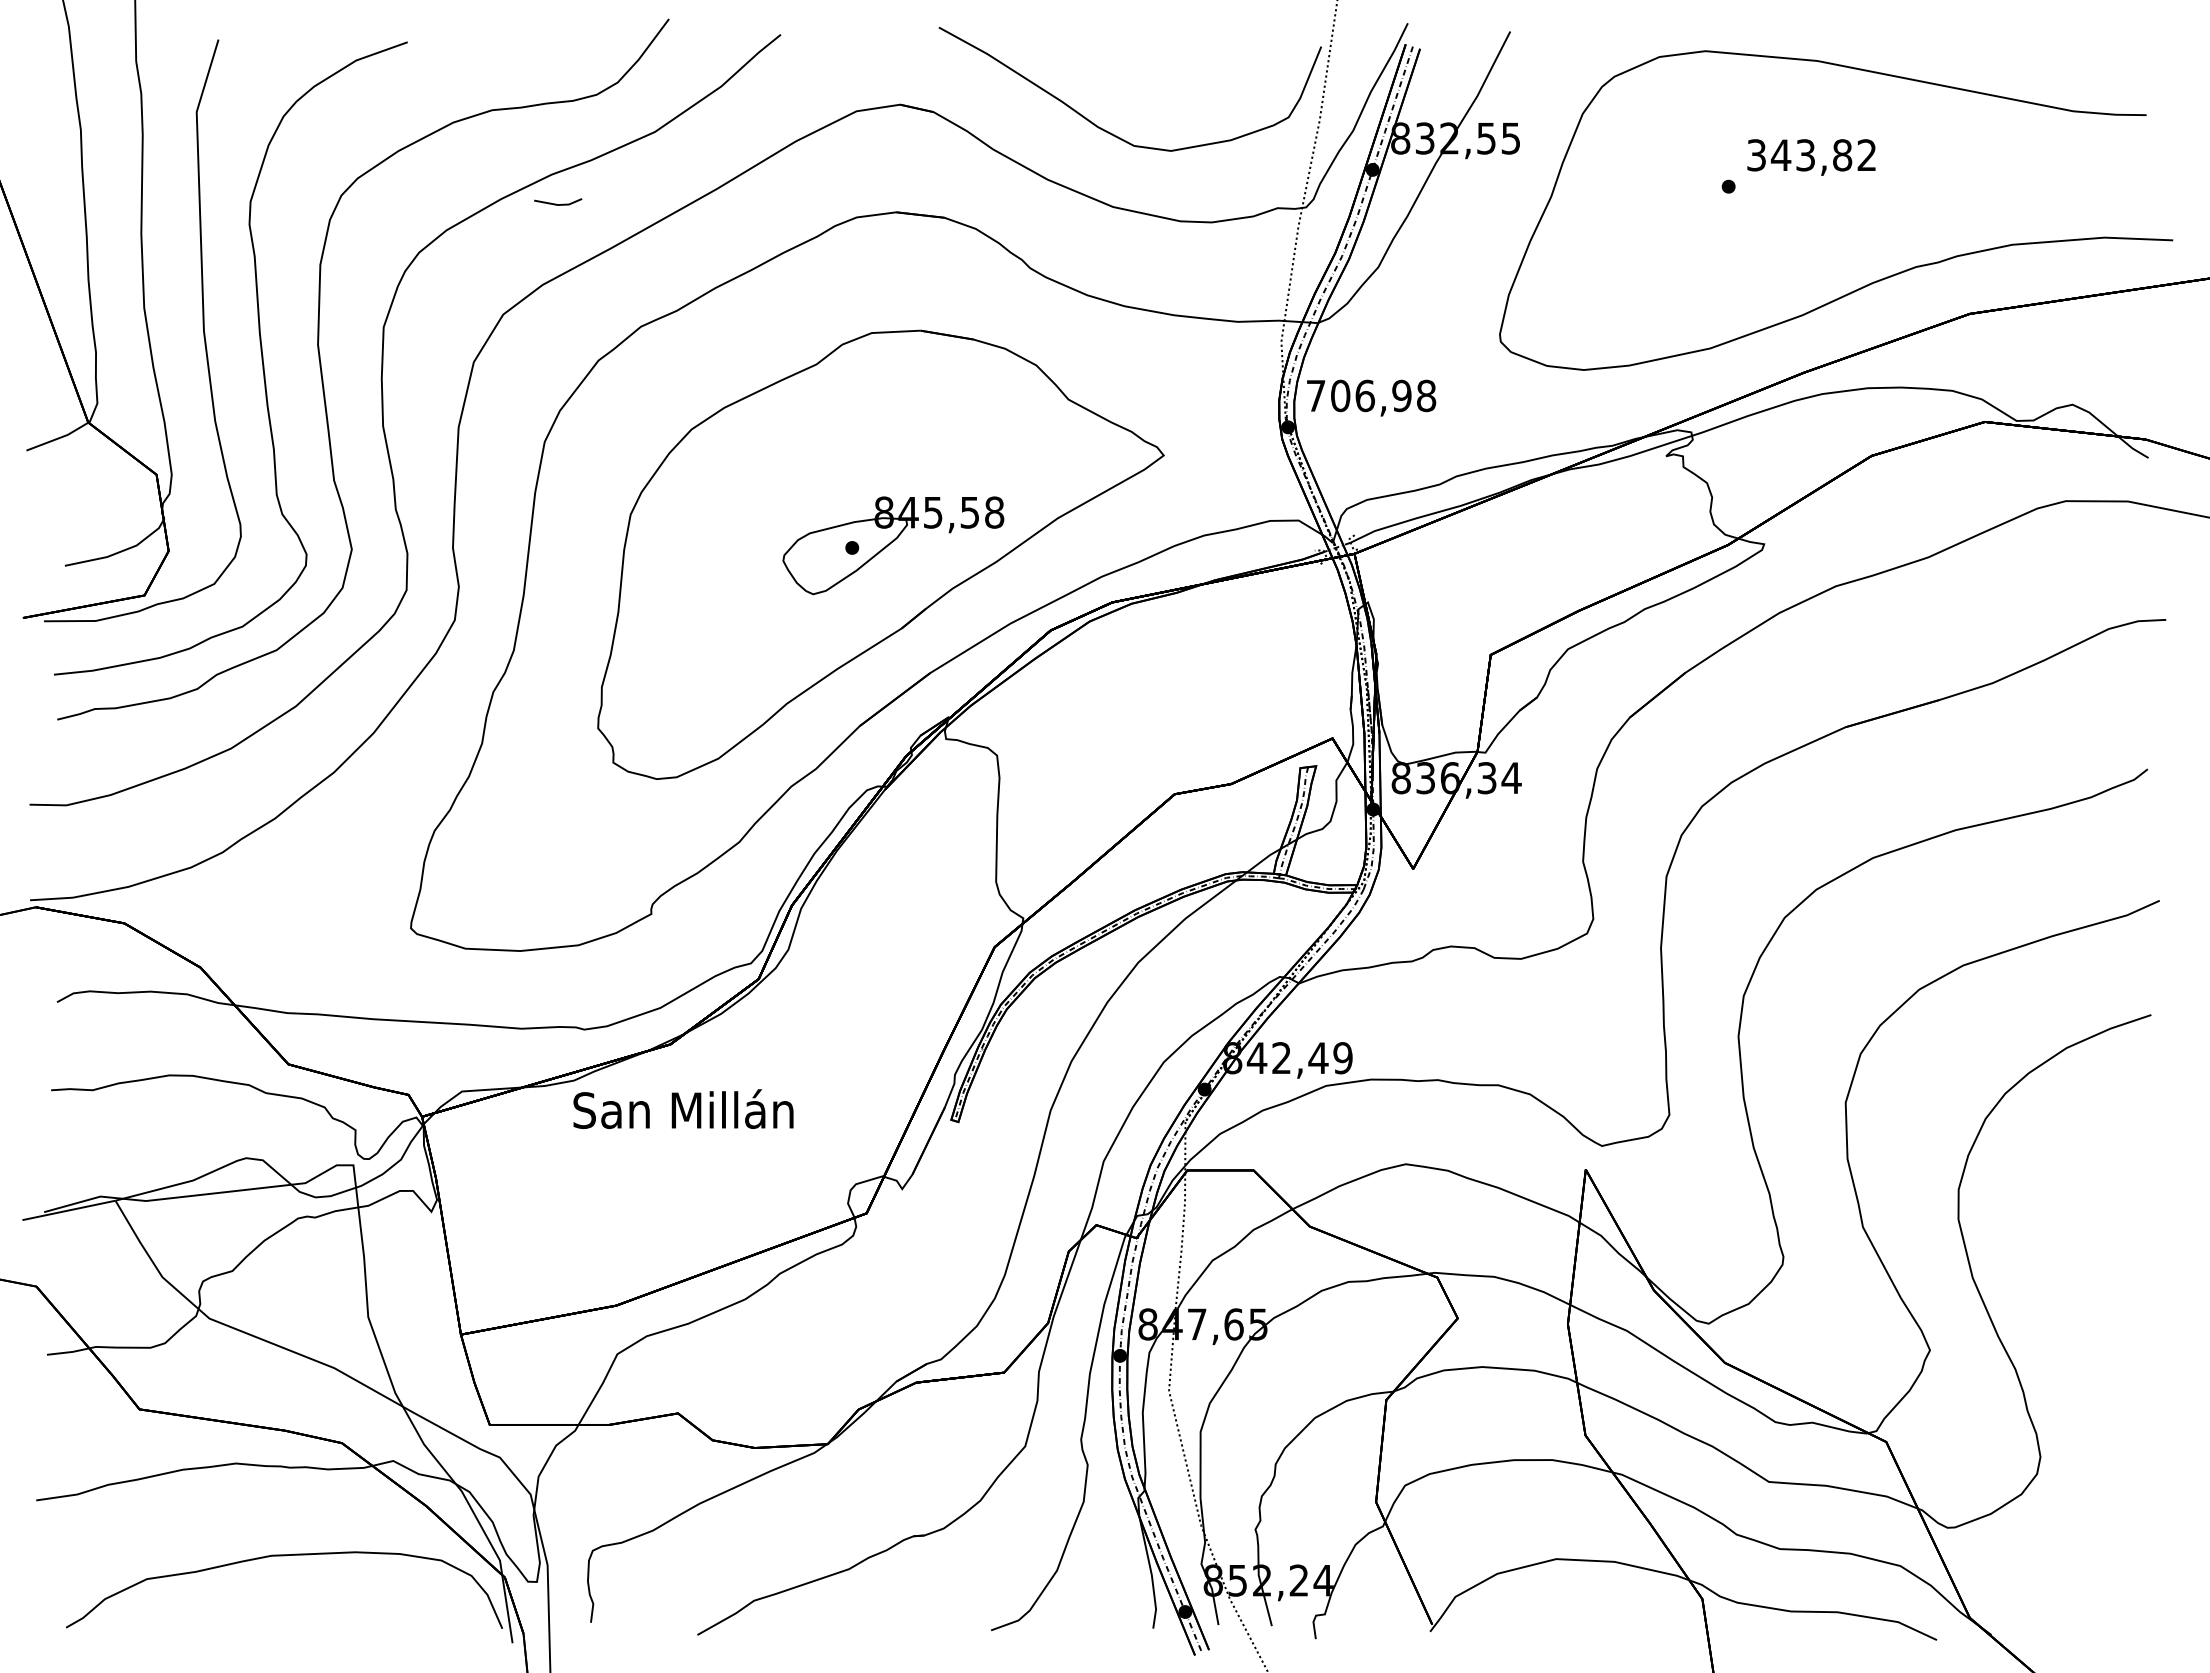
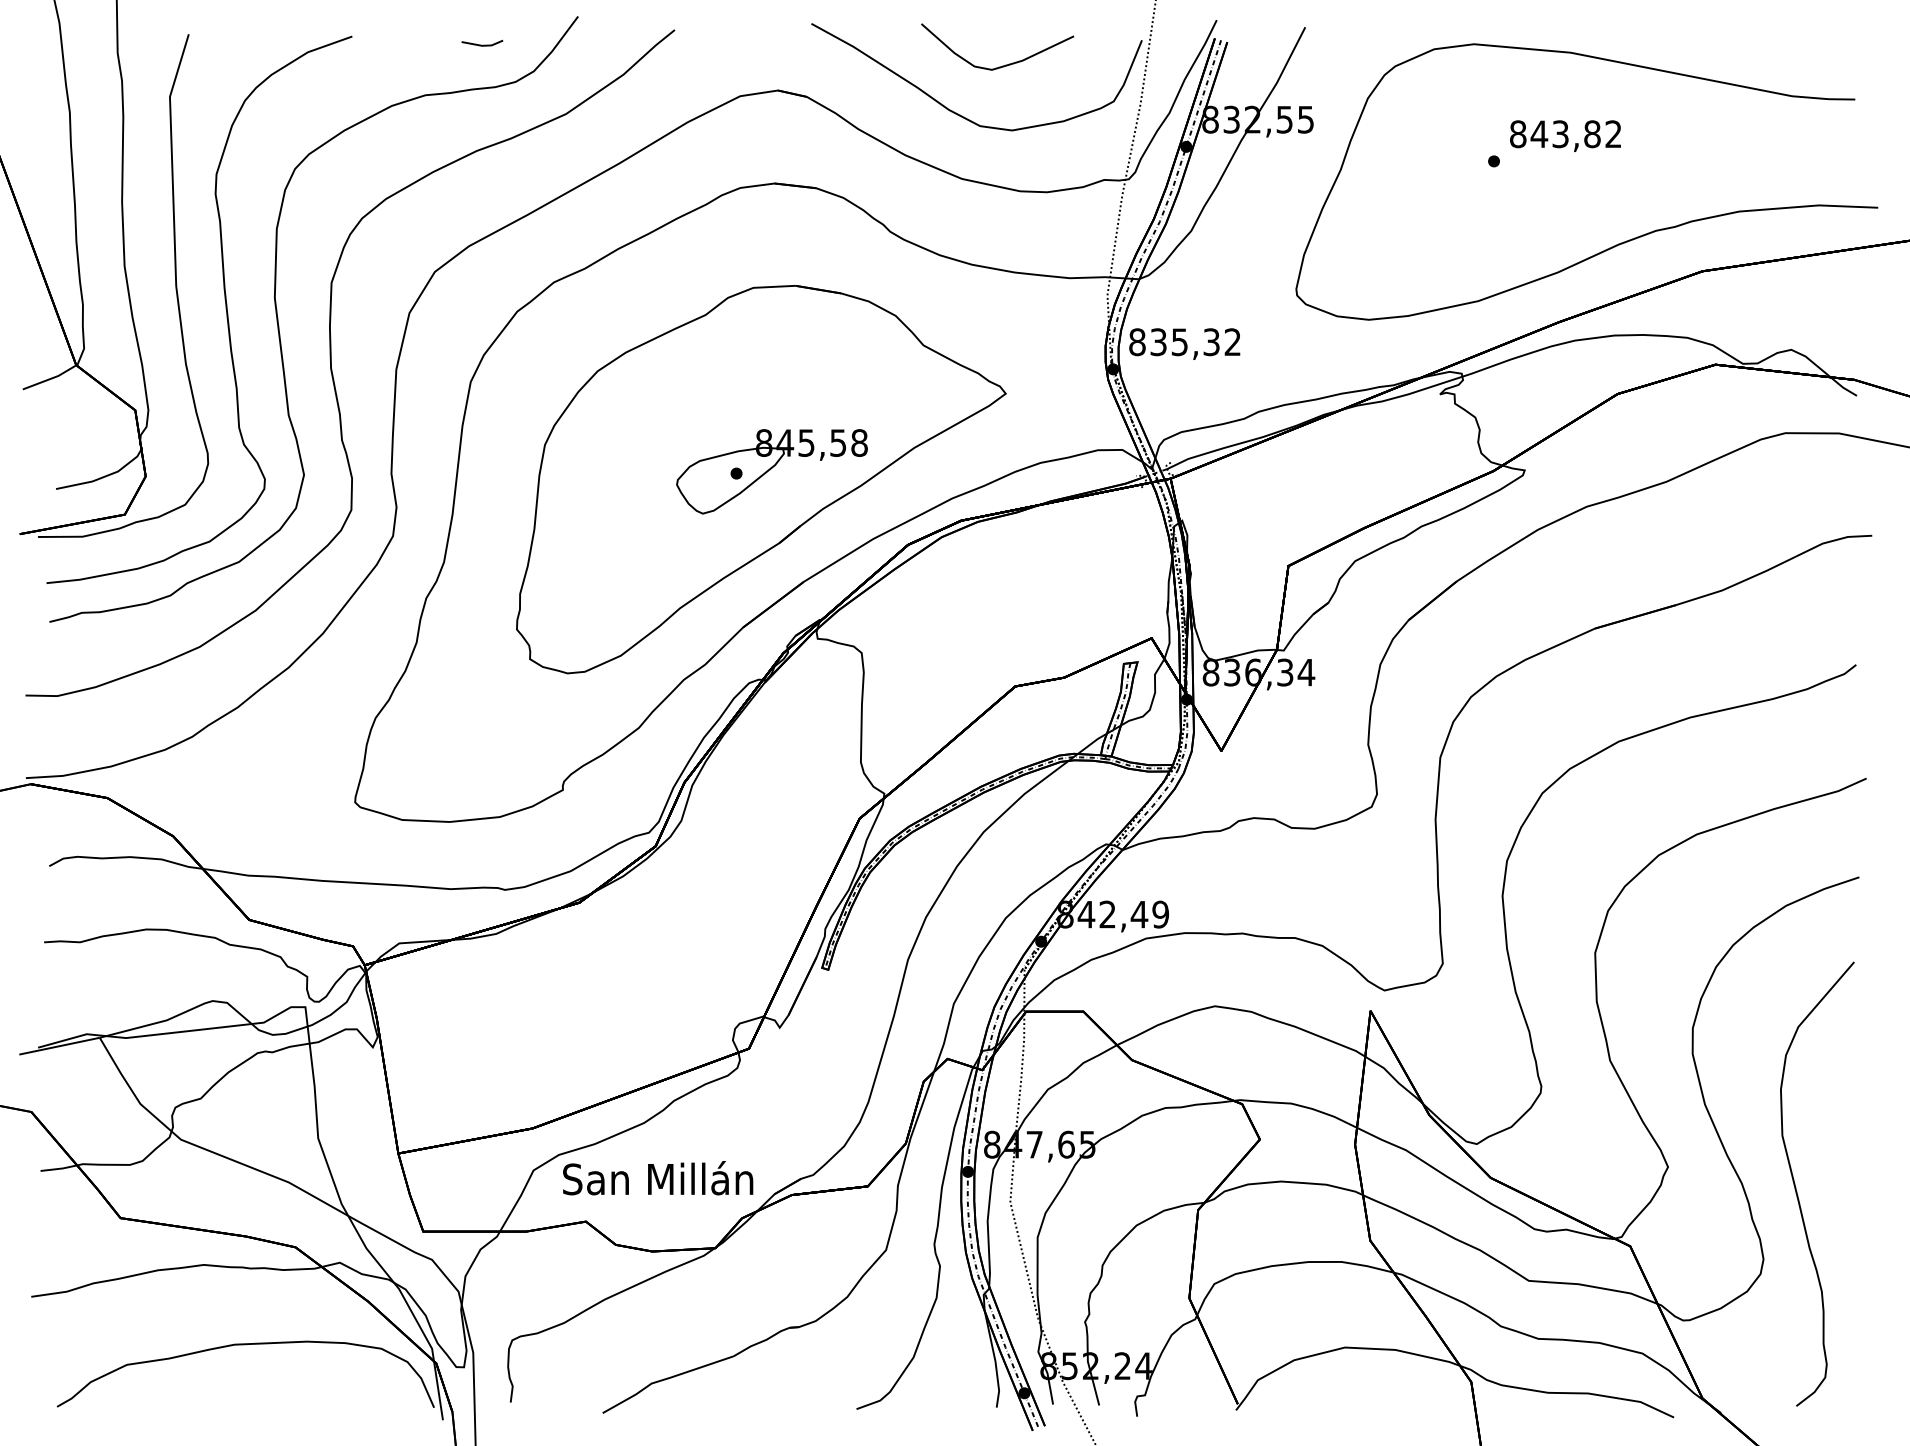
curve: (1161, 75) -> (1003, 65), added
text: (1756, 155) -> (1518, 134), 343,82 -> 843,82
line: (556, 203) -> (480, 44), moved
text: (1371, 395) -> (1185, 341), 706,98 -> 835,32
text: (683, 1108) -> (658, 1177), moved
curve: (2078, 1374) -> (1796, 1187), added

